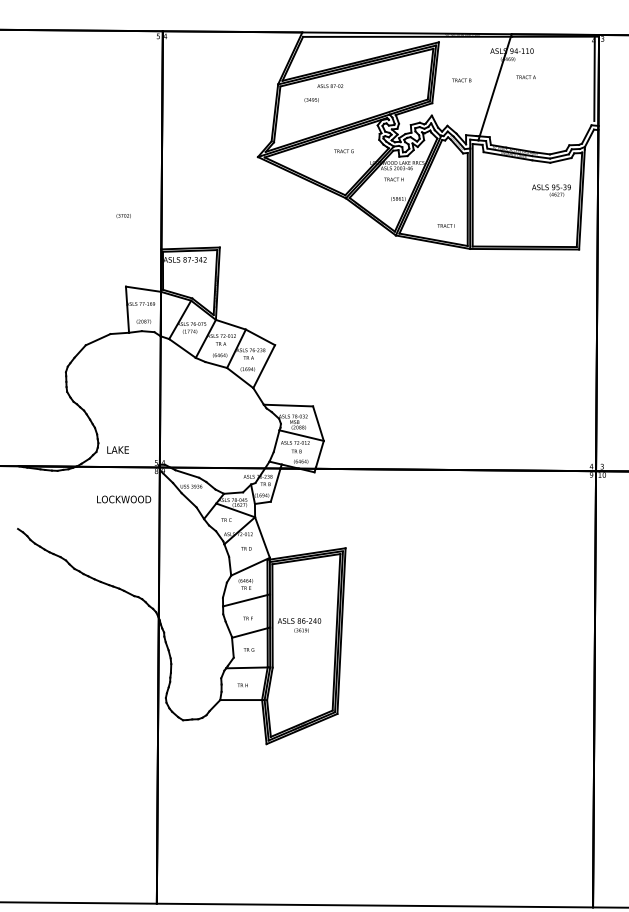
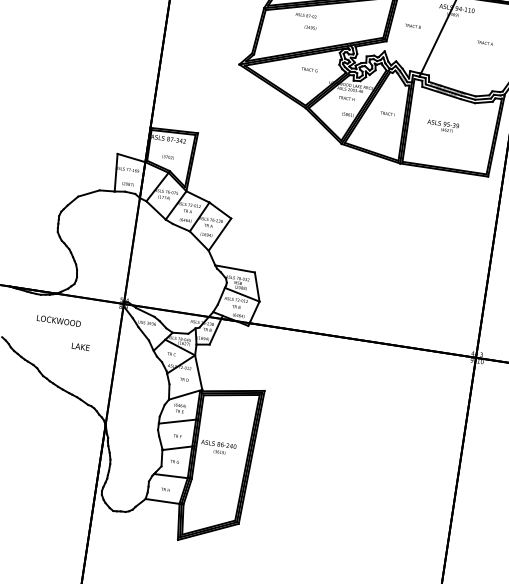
text: (525, 77) -> (484, 43), moved
text: (311, 100) -> (310, 28), moved
text: (551, 190) -> (442, 126), moved
text: (123, 216) -> (167, 157), moved
text: (445, 225) -> (387, 113), moved
text: (117, 449) -> (80, 346), moved
text: (124, 499) -> (59, 321), moved

